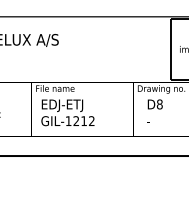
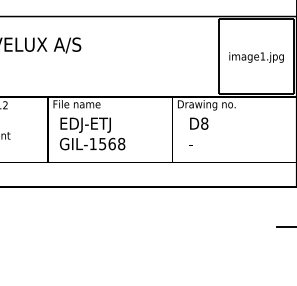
text: (84, 120) -> (112, 143), GIL-1212 -> GIL-1568

